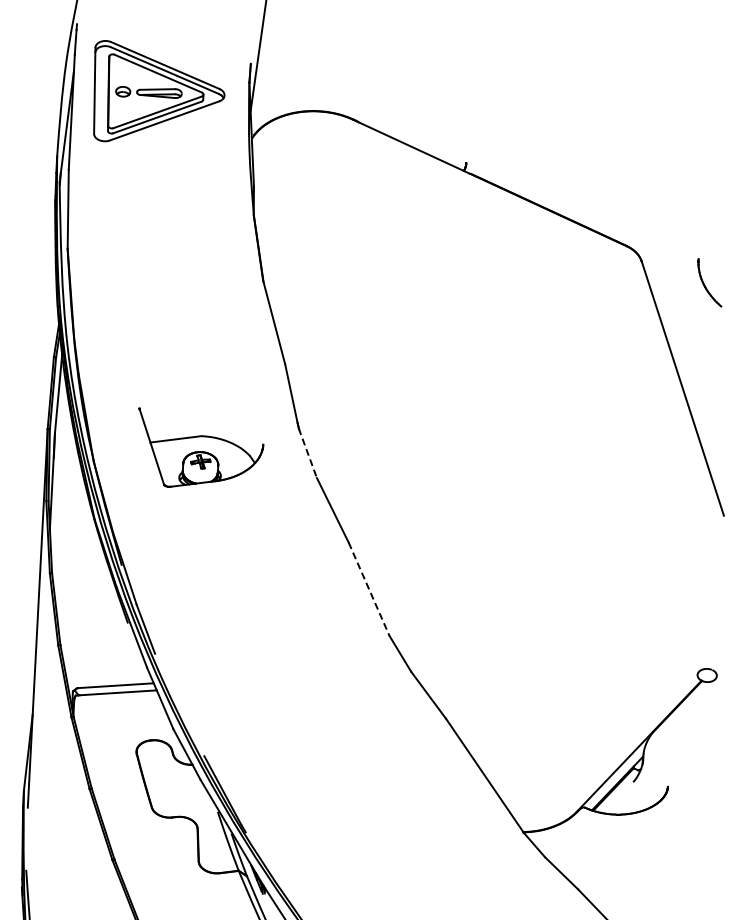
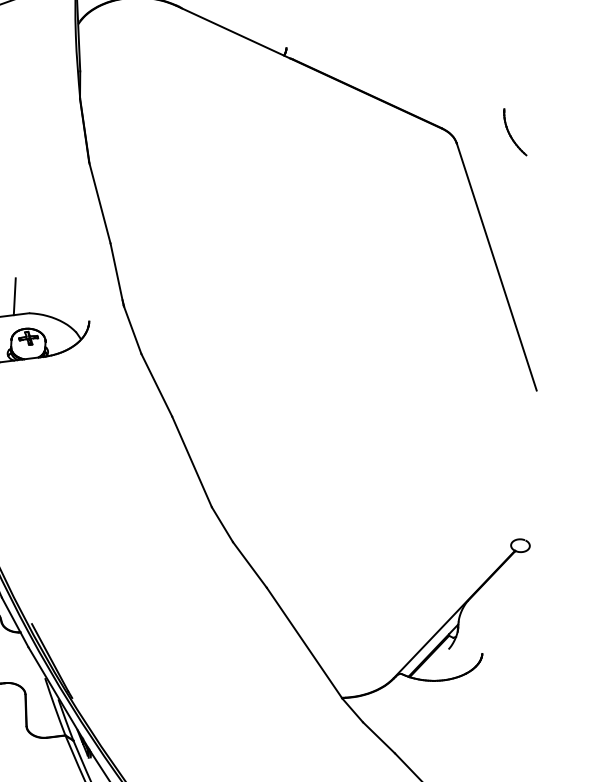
part: (709, 282) -> (514, 131), moved
line: (186, 419) -> (14, 297), added
line: (308, 453) -> (133, 330), dashed -> solid
line: (369, 589) -> (192, 462), dashed -> solid

